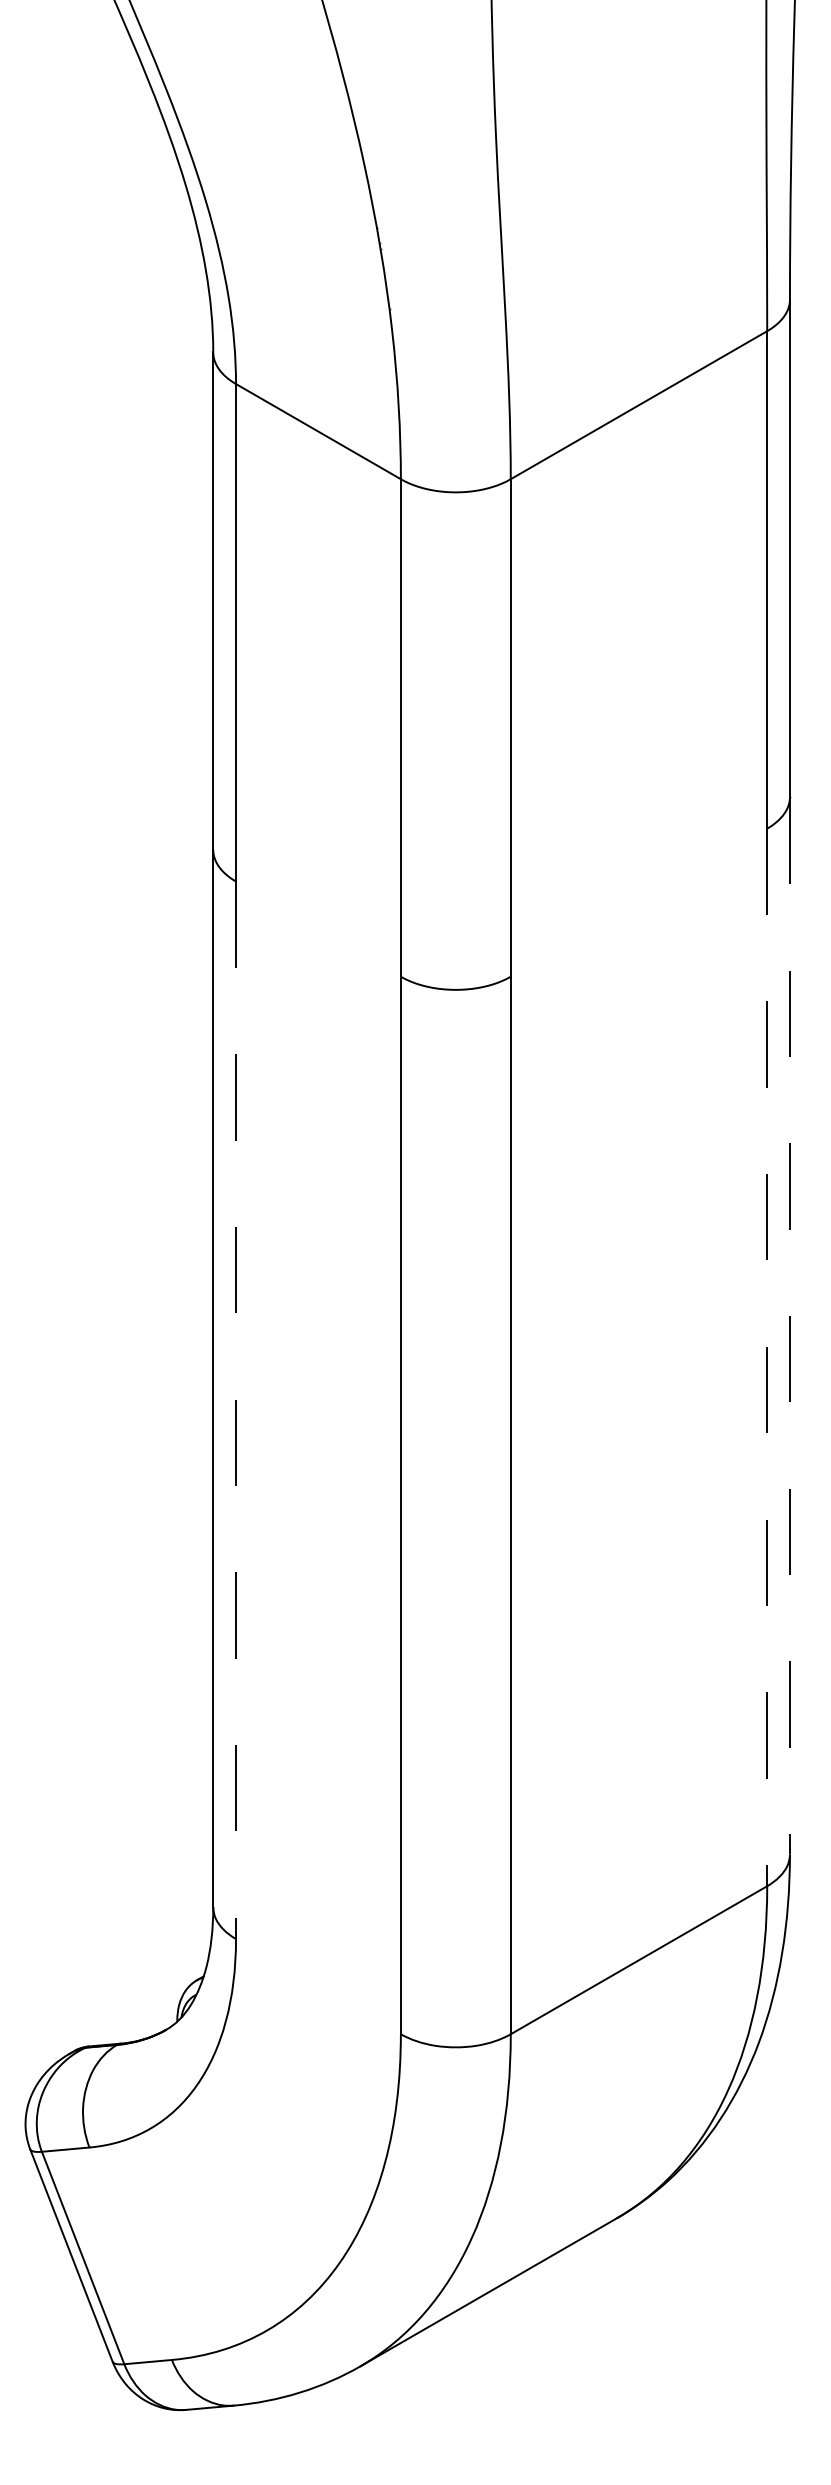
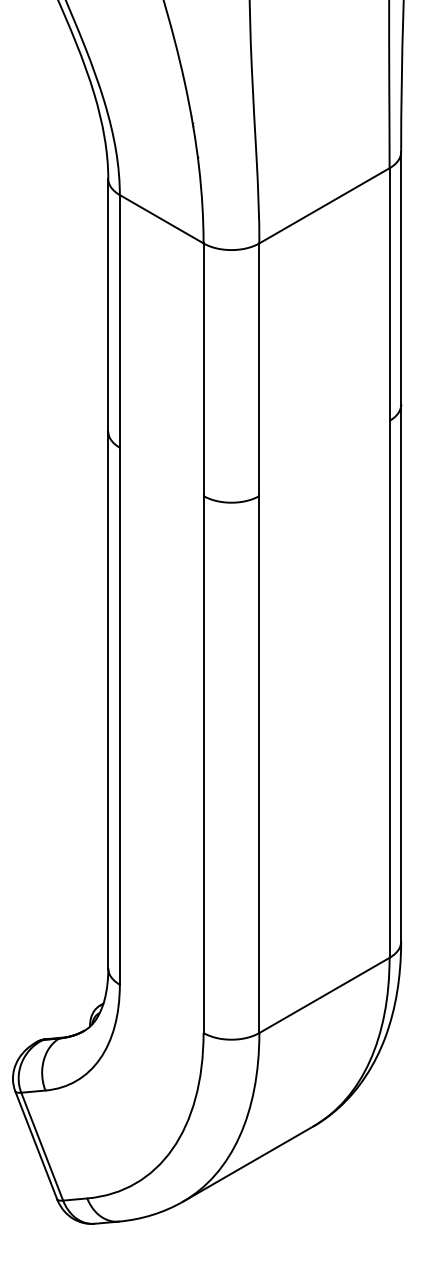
line: (790, 1328) -> (401, 674), dashed -> solid
line: (767, 1357) -> (389, 689), dashed -> solid
line: (235, 1410) -> (119, 716), dashed -> solid

